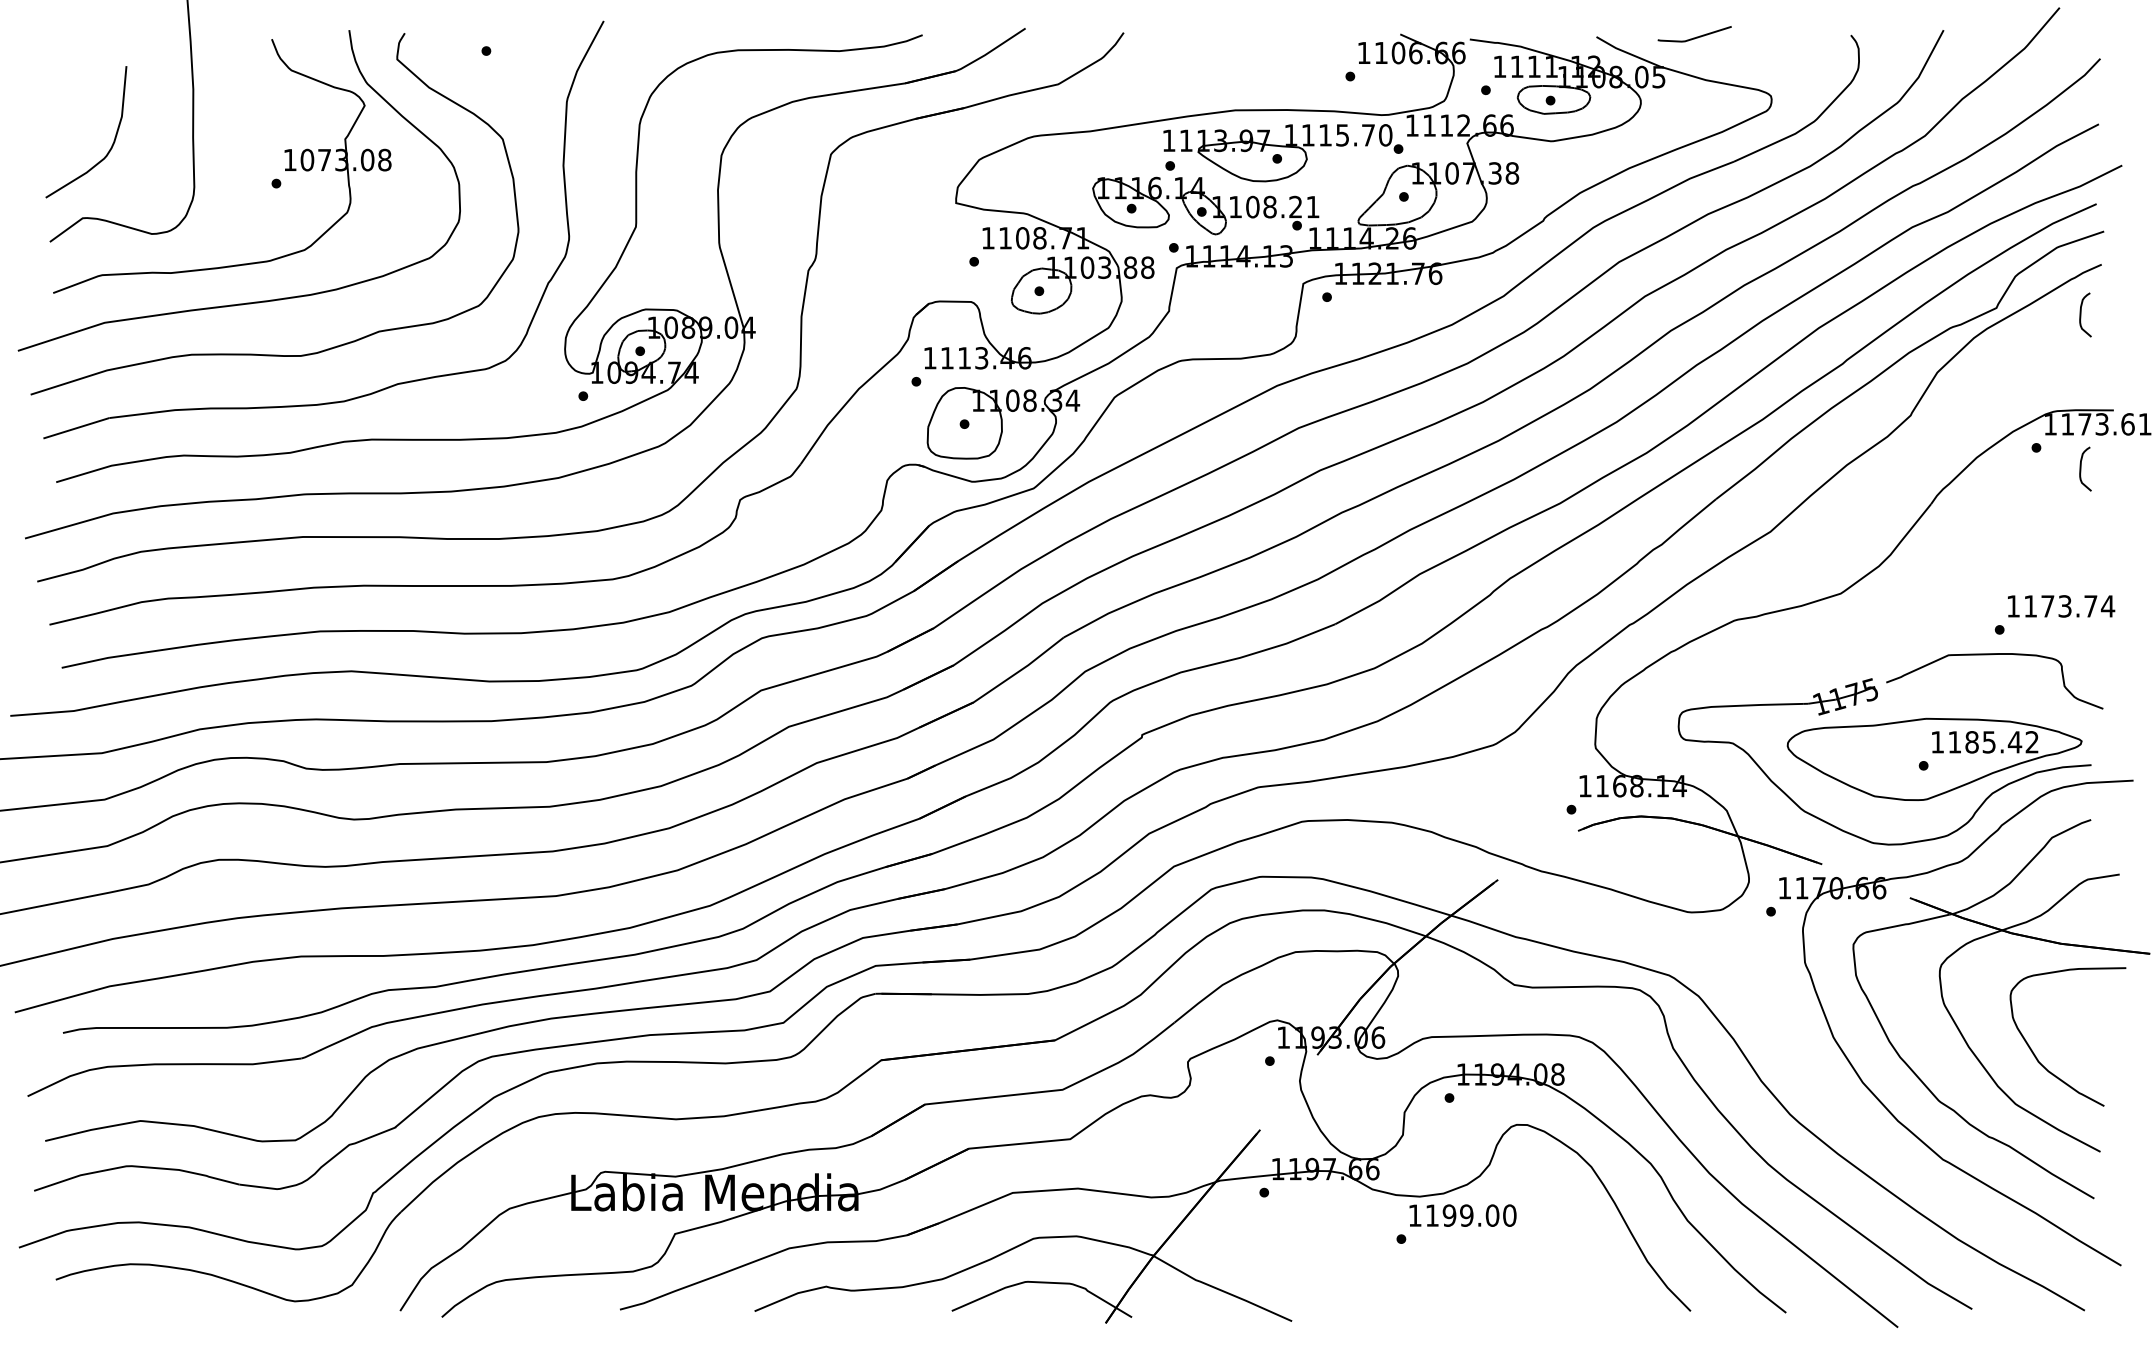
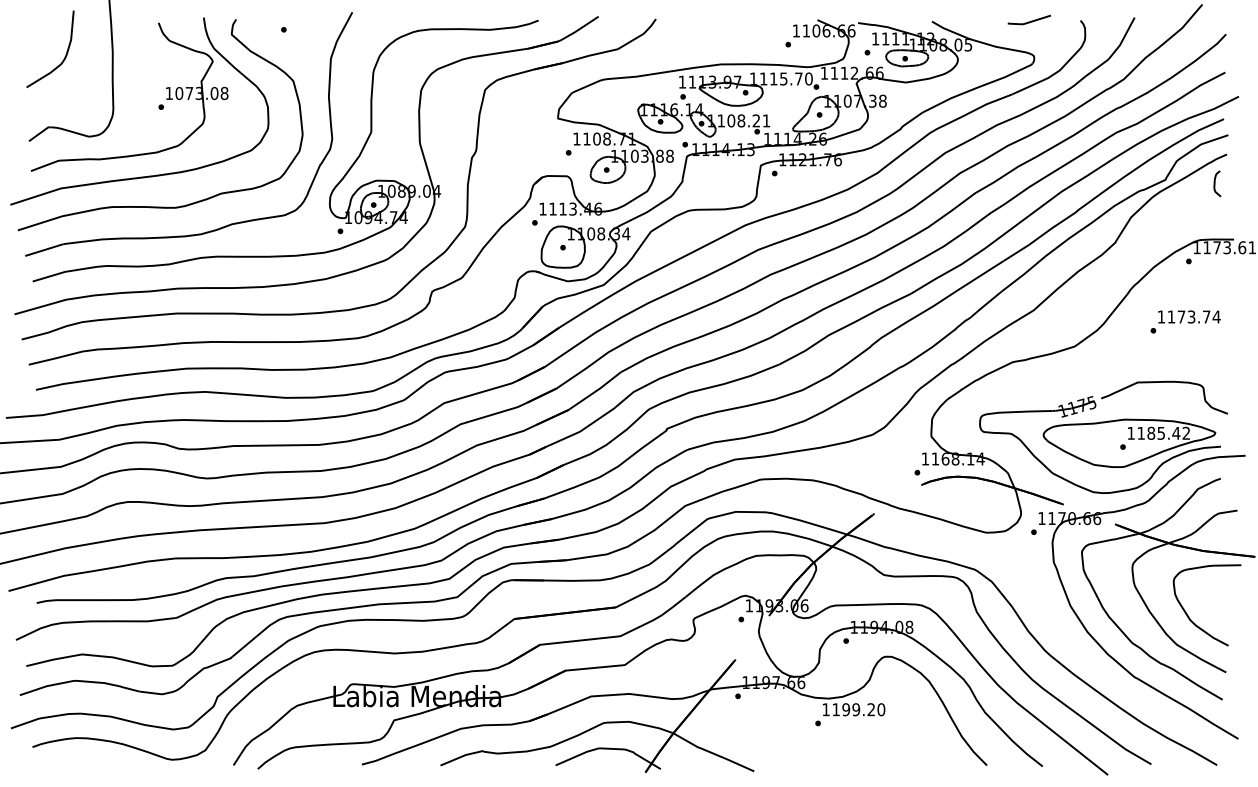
line: (1693, 36) -> (1028, 21), moved
curve: (110, 144) -> (64, 56), moved
curve: (2082, 468) -> (1215, 273), removed
text: (2054, 614) -> (1185, 321), moved
text: (1492, 1215) -> (871, 709), 1199.00 -> 1199.20

